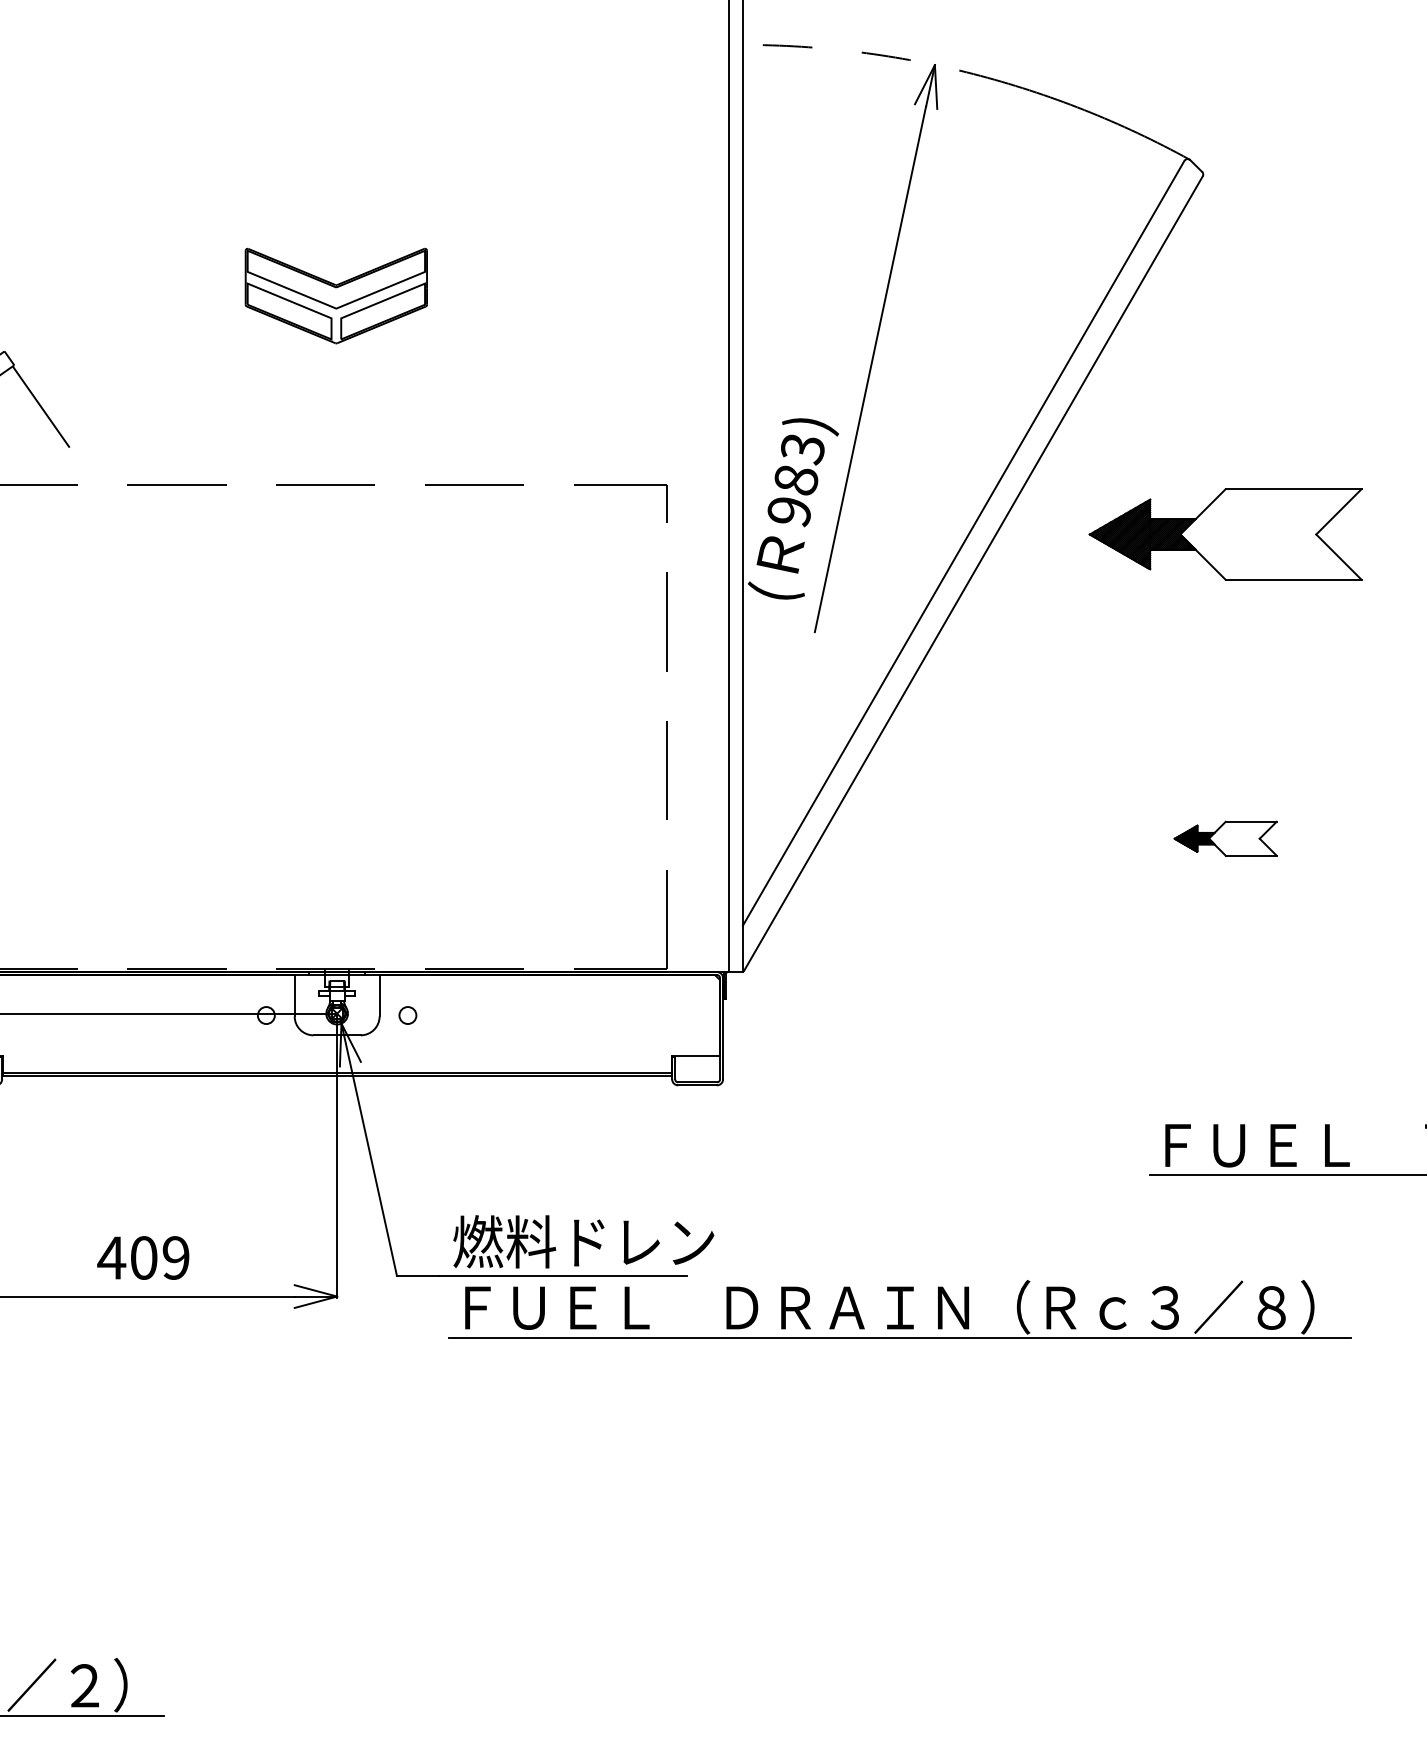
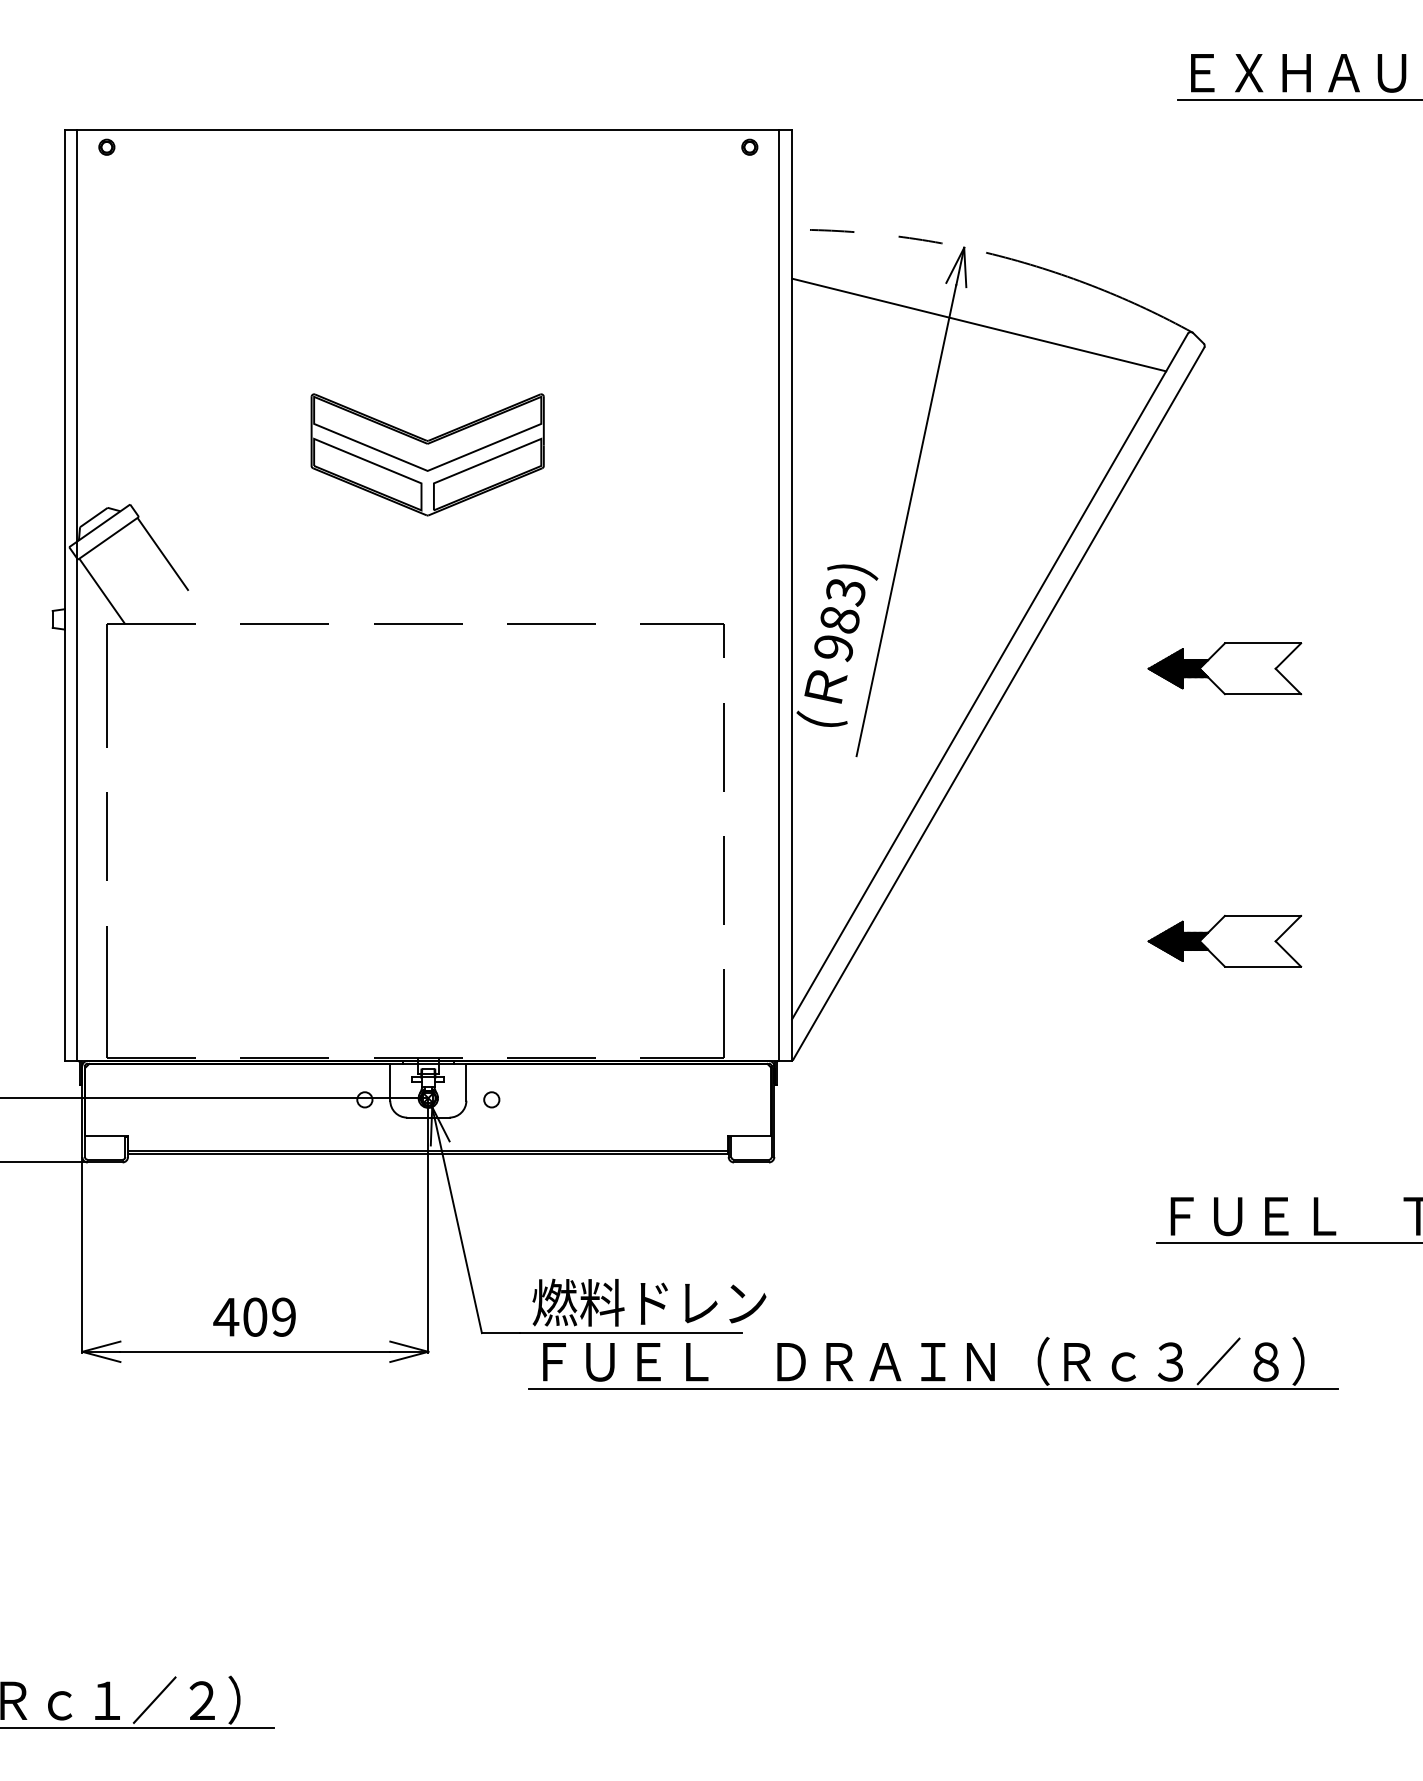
line: (951, 150) -> (979, 324), added
part: (336, 295) -> (427, 454), size x1.43
part: (1225, 534) -> (1224, 668), size x0.62
part: (1225, 838) -> (1224, 941), size x1.67

